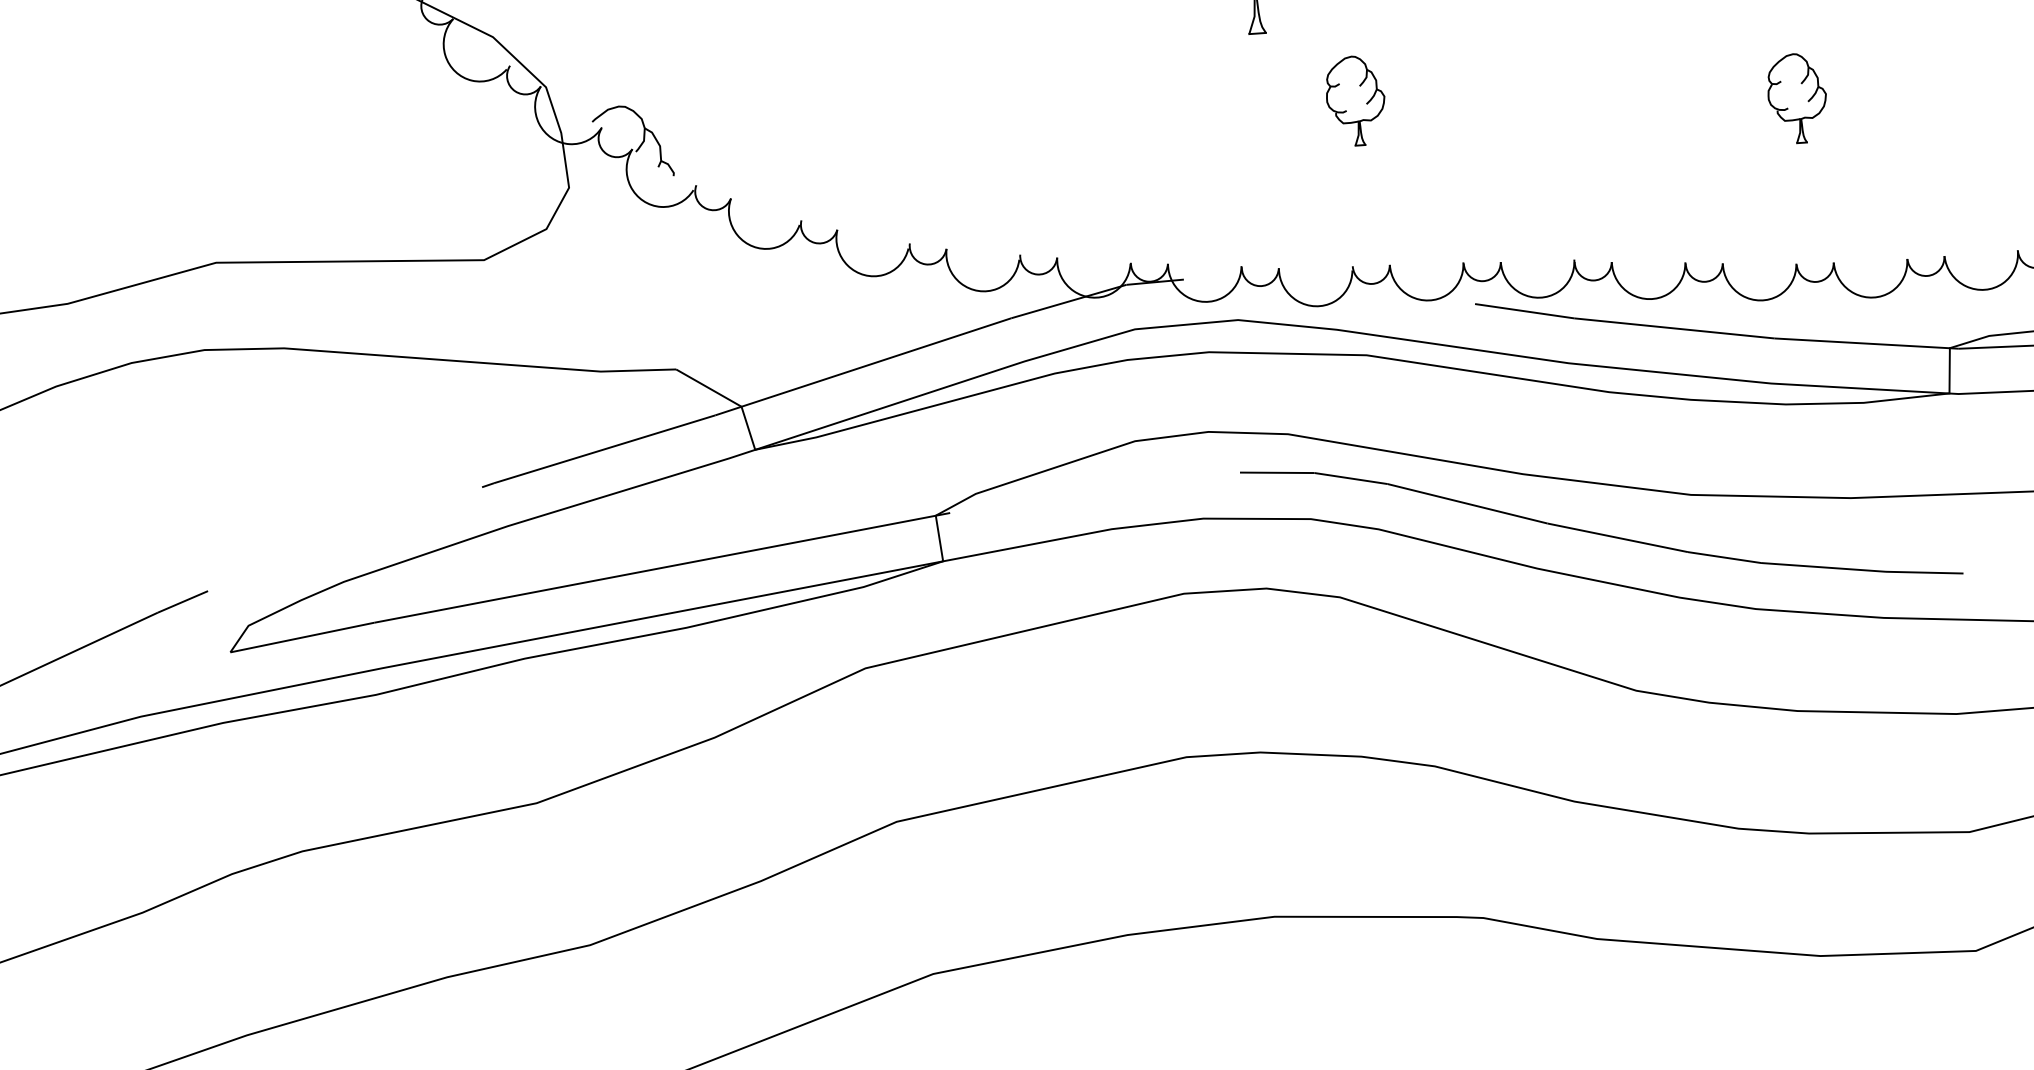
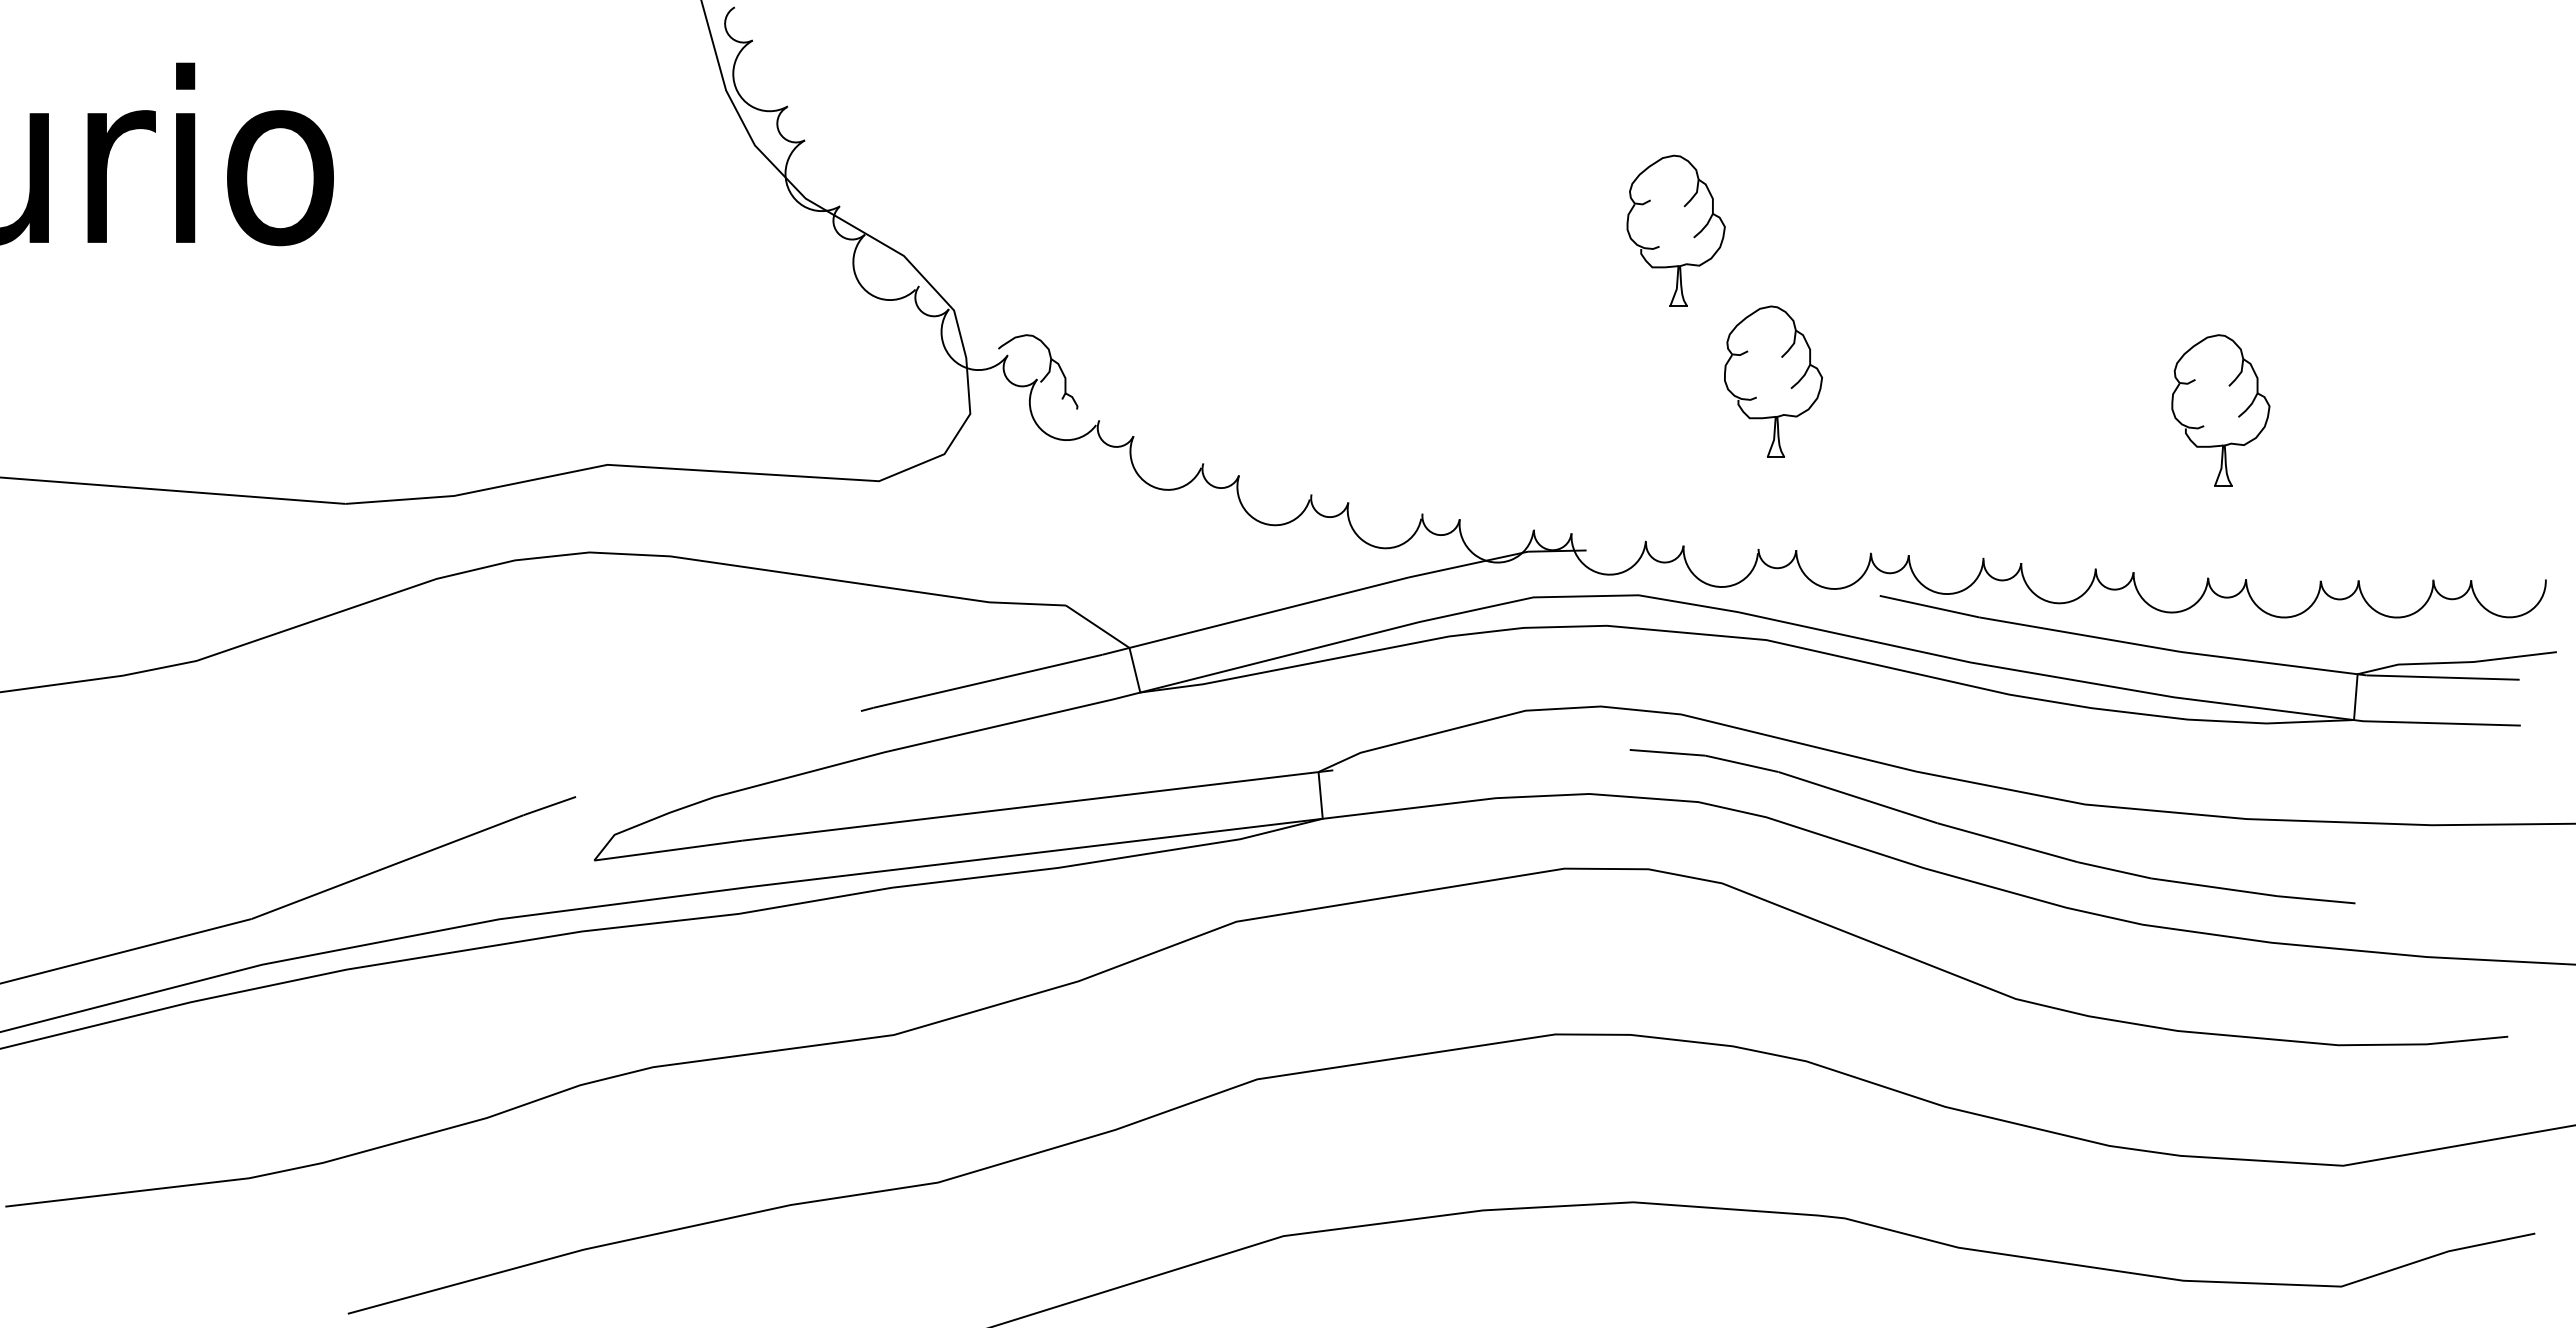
part: (1797, 98) -> (2220, 410), size x1.67
part: (1355, 100) -> (1773, 381), size x1.67

